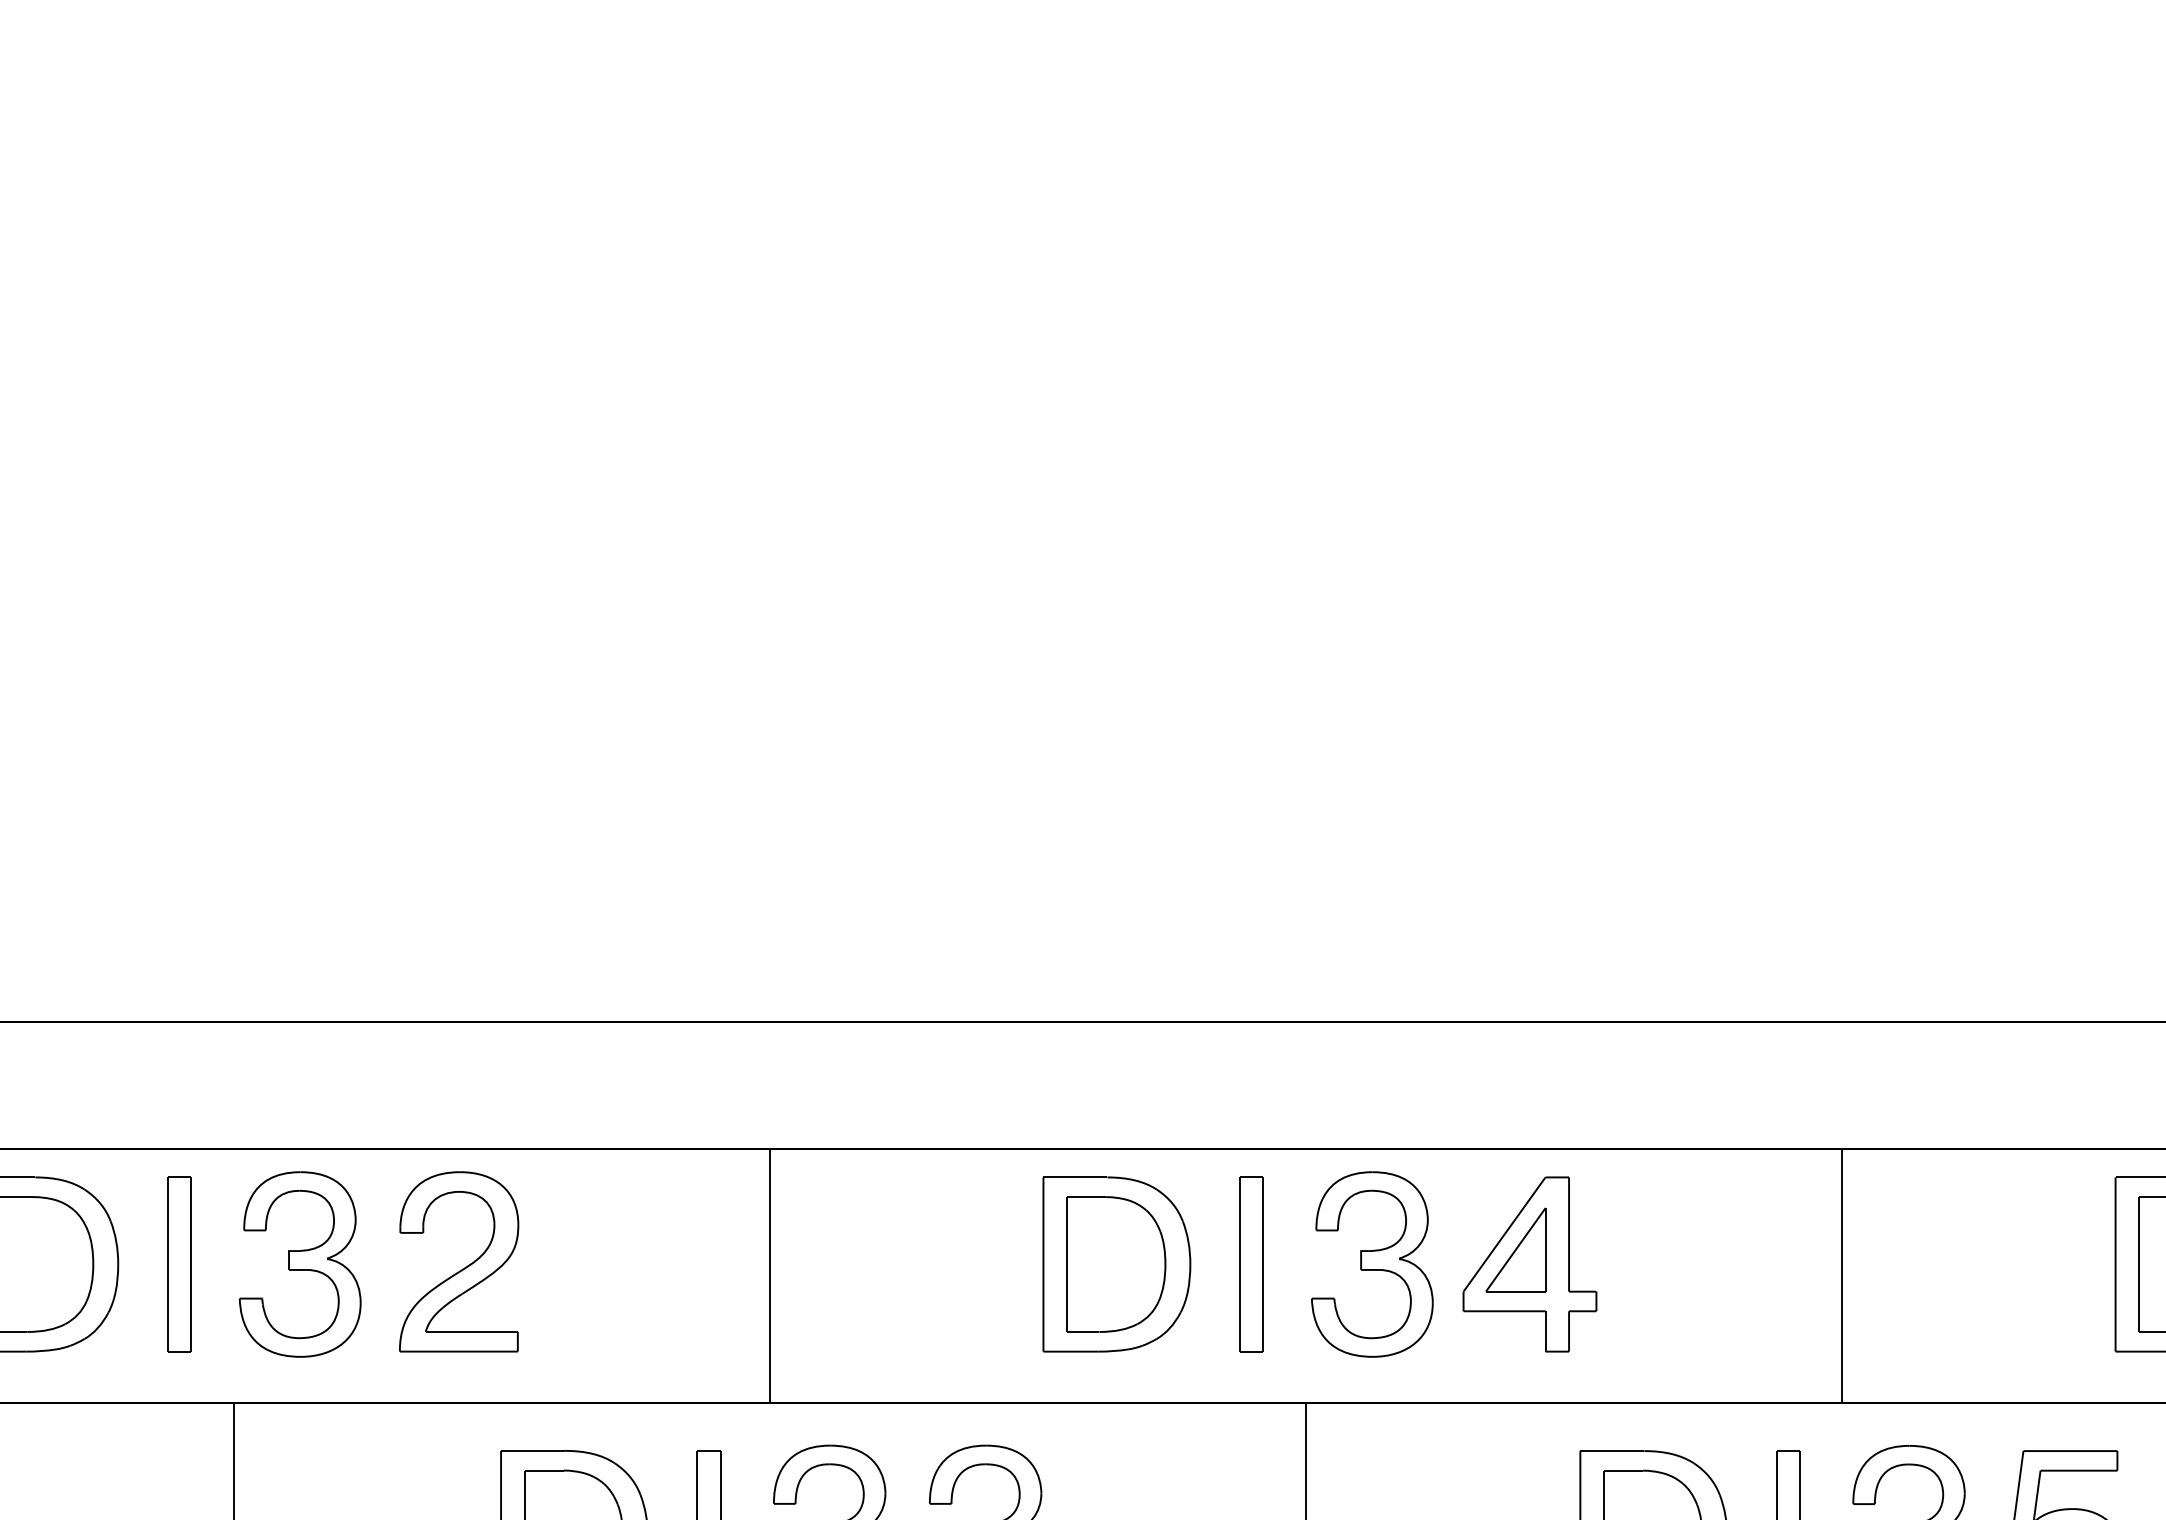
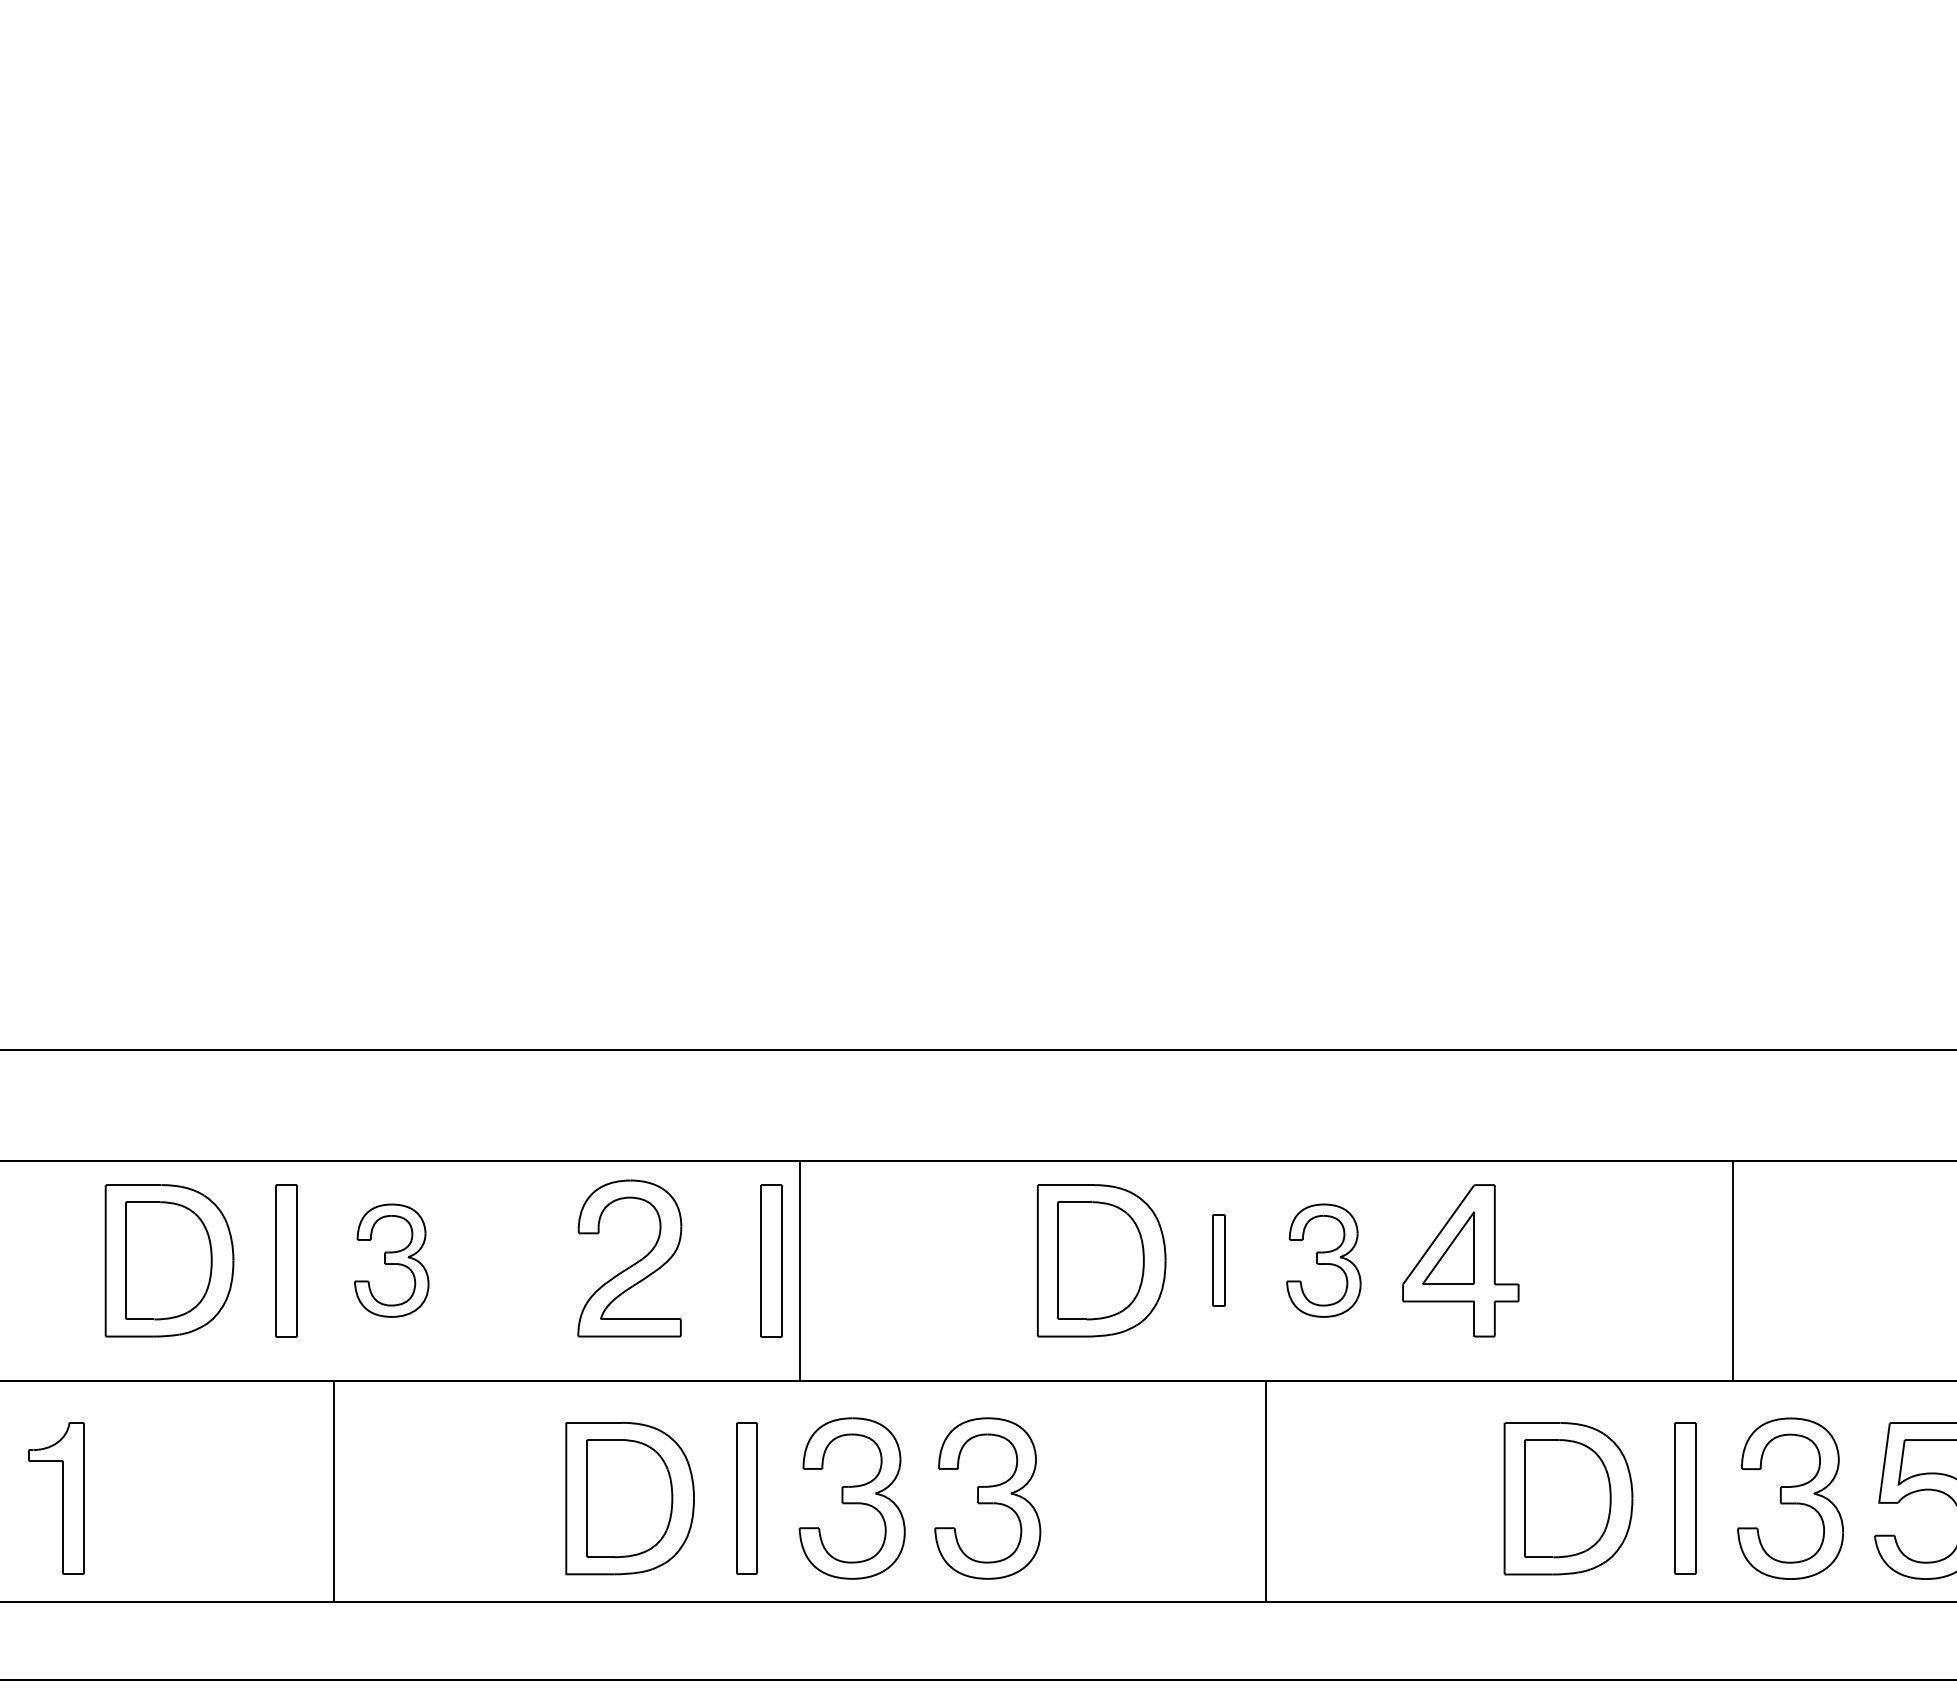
part: (300, 1264) -> (391, 1260), size x0.7
part: (737, 1264) -> (771, 1260), added
part: (1251, 1264) -> (1218, 1260), size x0.6
part: (1372, 1264) -> (1323, 1260), size x0.7
part: (462, 1268) -> (632, 1264), moved

